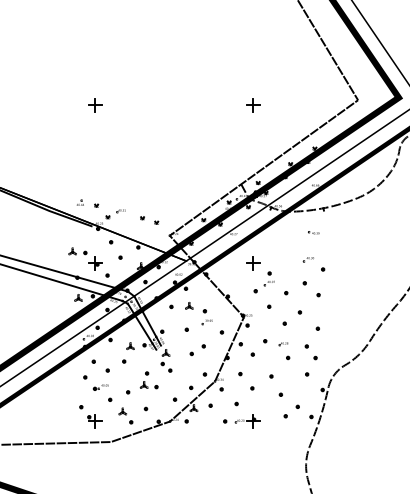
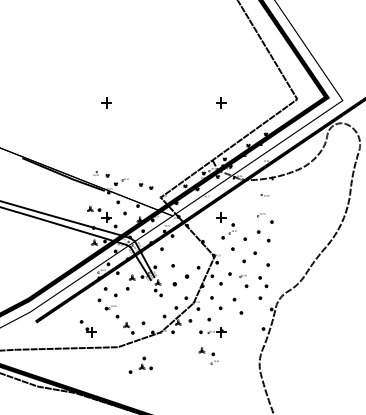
part: (198, 312) -> (208, 355), moved
part: (198, 350) -> (181, 280), size x1.4
part: (141, 381) -> (140, 364), moved
part: (292, 412) -> (249, 325), removed
part: (89, 416) -> (87, 328), moved

